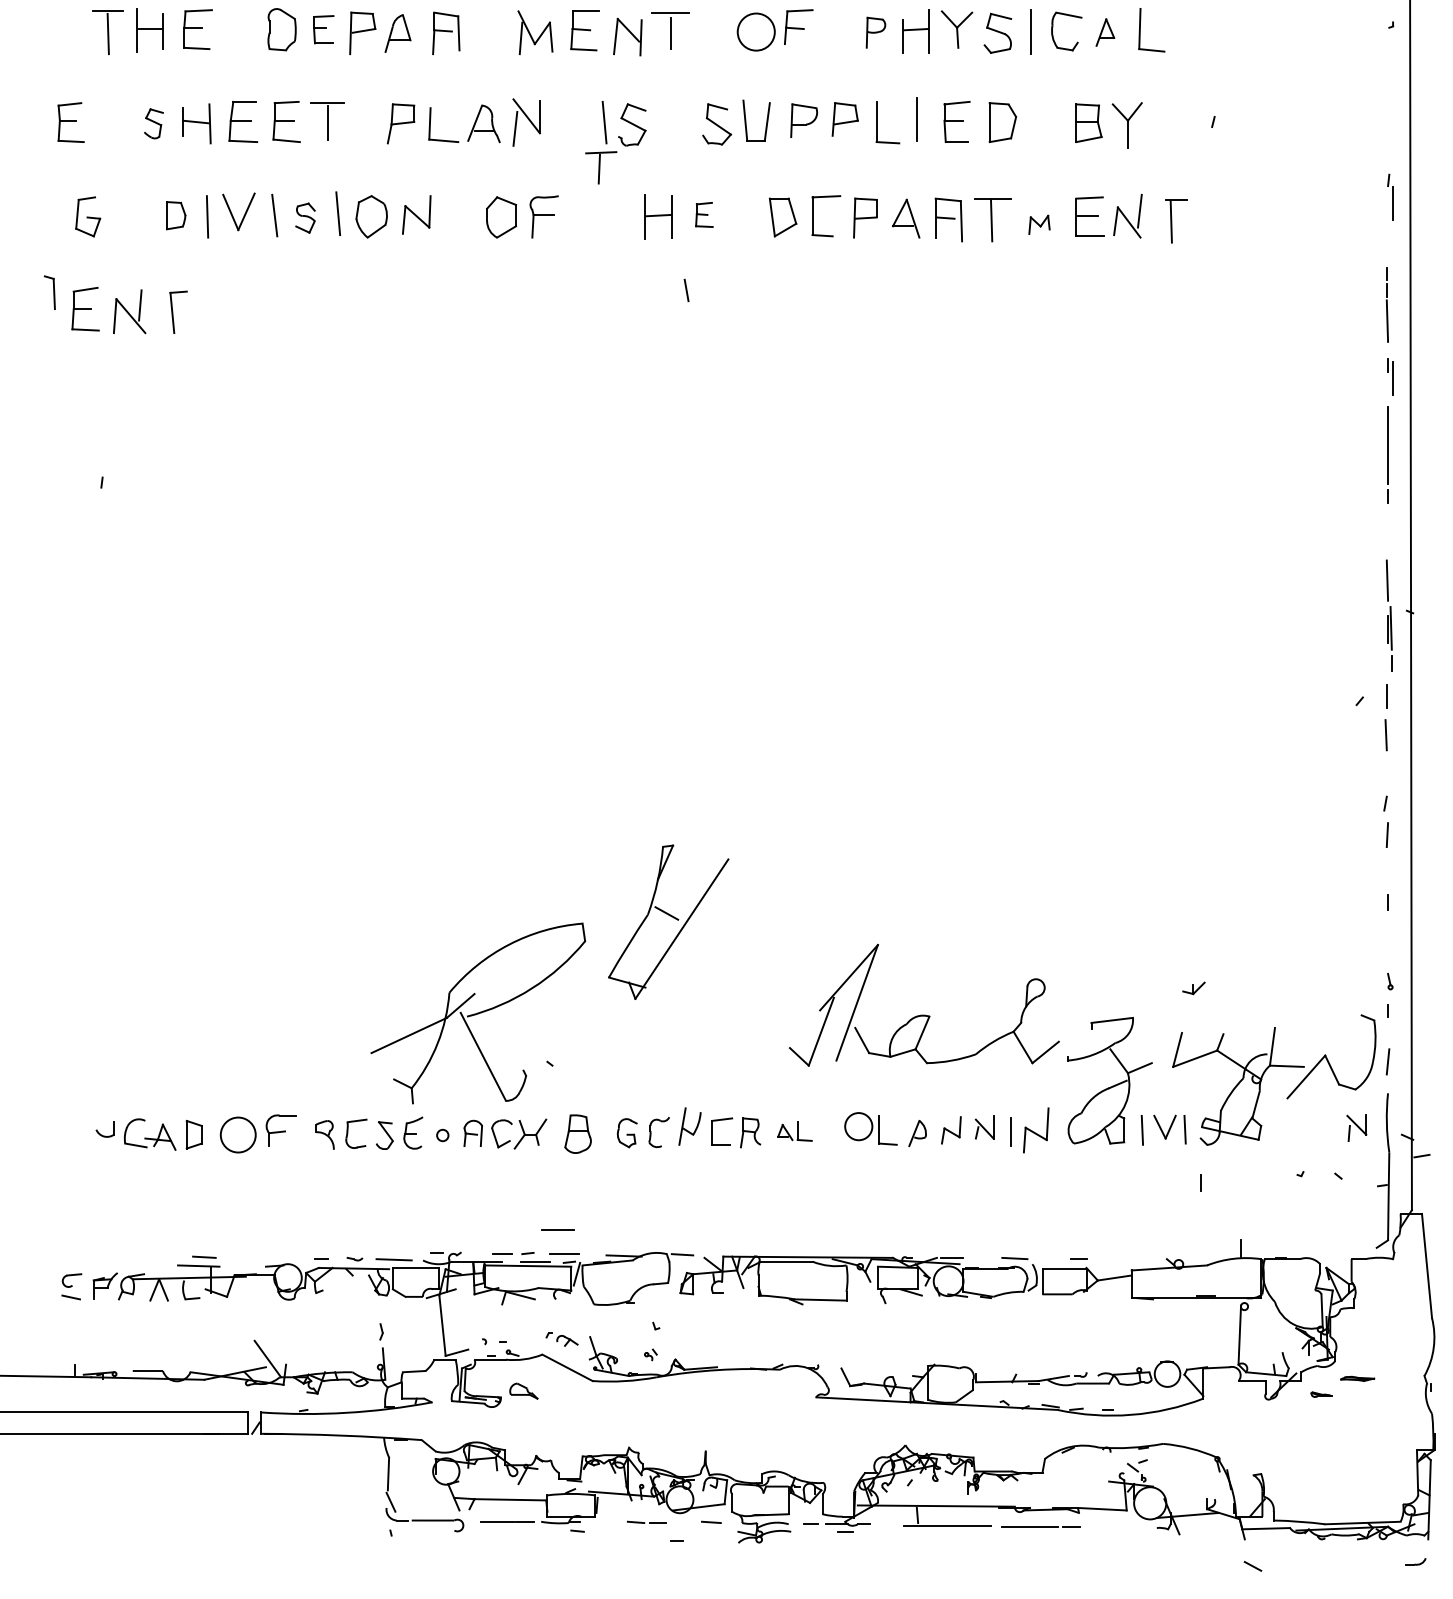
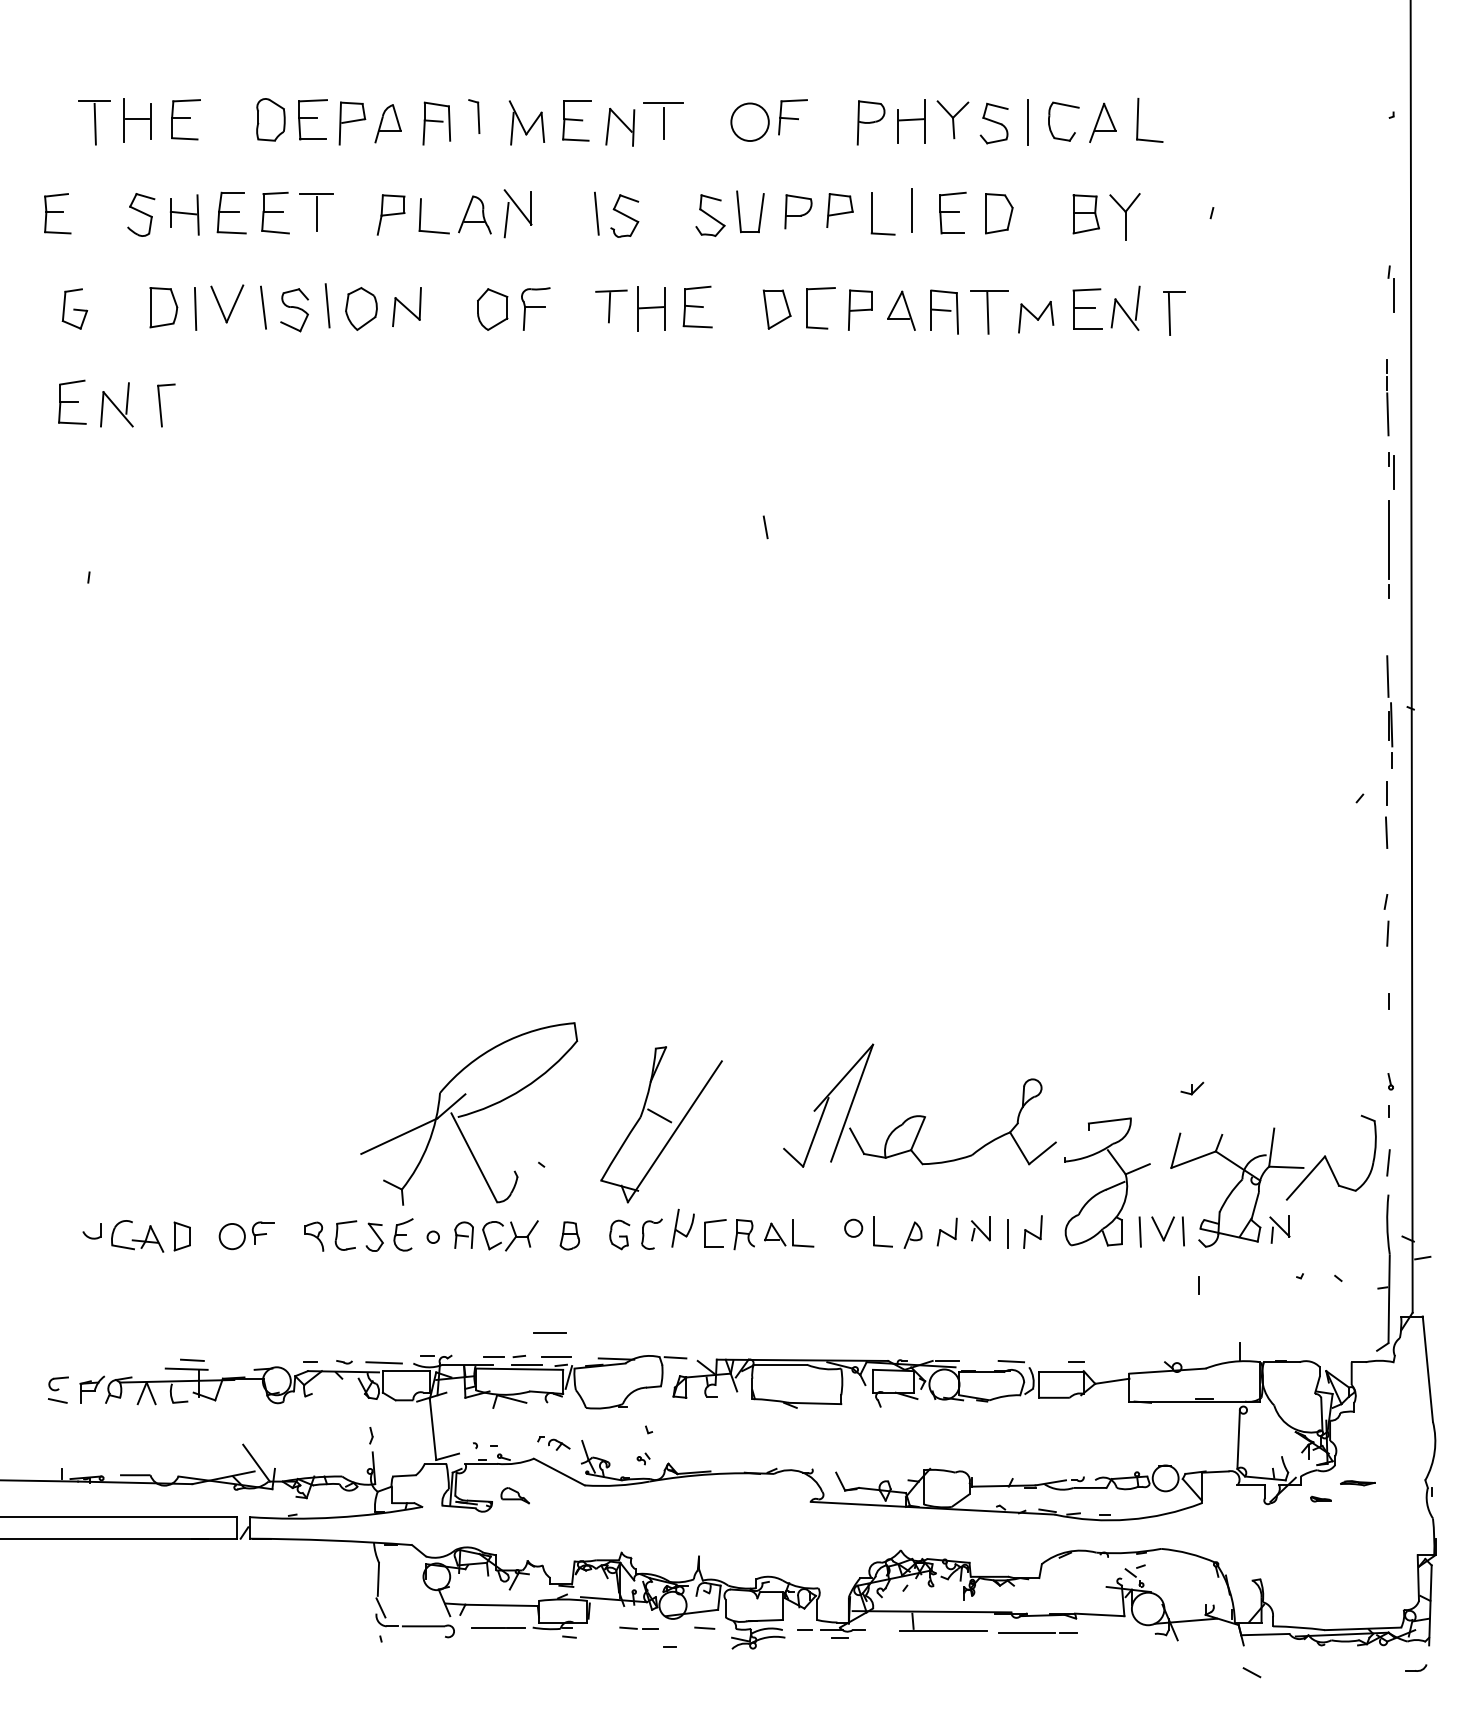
part: (323, 29) -> (312, 119), size x1.43
part: (875, 32) -> (870, 122), size x1.43
part: (1105, 32) -> (1102, 122), size x1.43
part: (154, 123) -> (141, 214), size x1.43
part: (601, 167) -> (611, 306), moved
part: (704, 214) -> (697, 306), size x1.67
part: (175, 215) -> (163, 307), size x1.43
part: (305, 218) -> (294, 310), size x1.43
part: (1039, 224) -> (1036, 316), size x1.67
line: (686, 290) -> (765, 527), moved
part: (50, 292) -> (474, 116), moved
part: (668, 921) -> (661, 1124), moved
circle: (858, 1125) -> (853, 1227), size x0.62
part: (1356, 1127) -> (1279, 1229), moved
part: (1035, 1129) -> (1032, 1231), size x0.71
part: (795, 1131) -> (789, 1233), size x1.43
part: (257, 1133) -> (246, 1235), size x0.71
part: (577, 1133) -> (569, 1235), size x0.71

